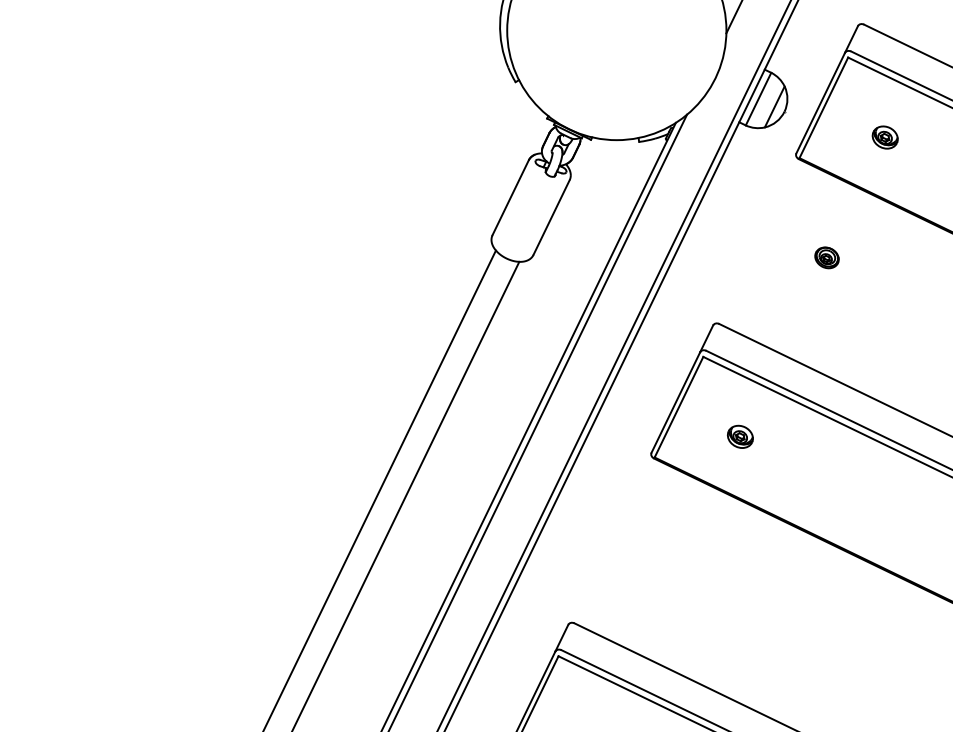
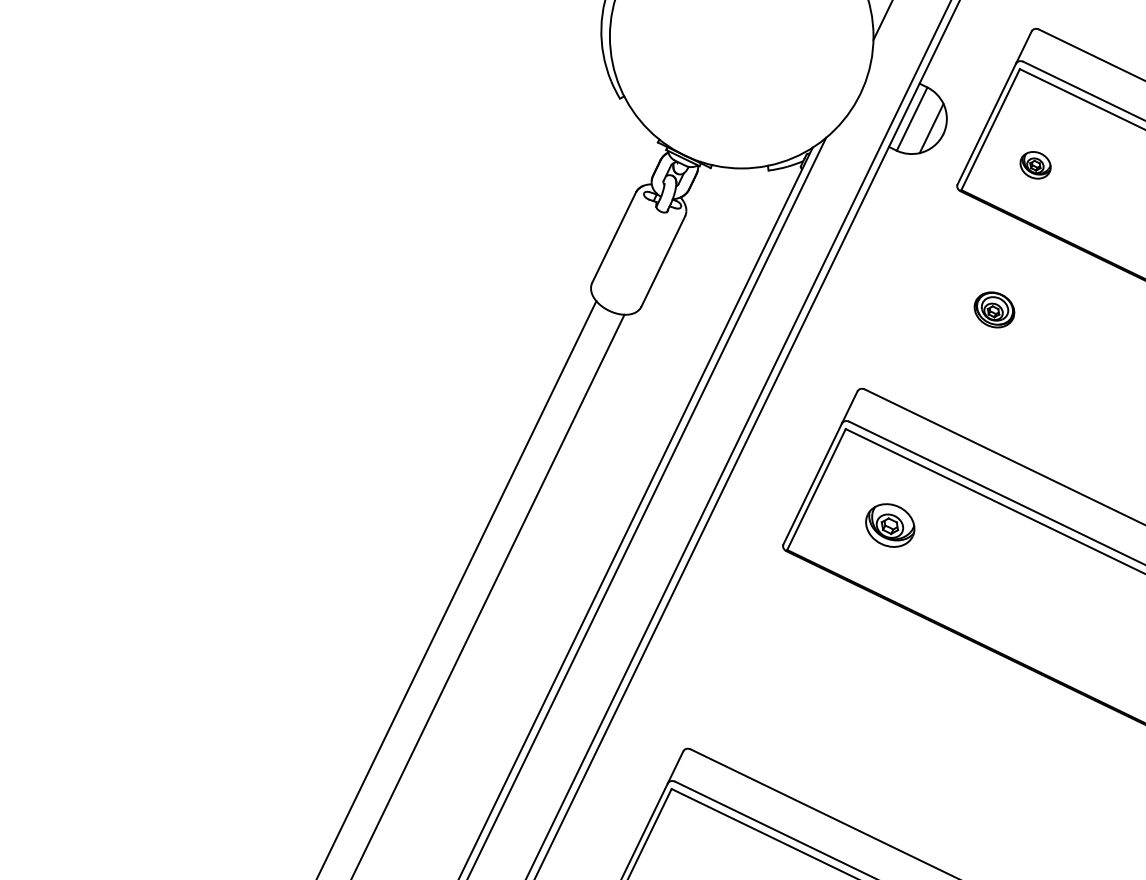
part: (884, 137) -> (1034, 165), moved
part: (826, 257) -> (993, 309), size x1.4
part: (740, 436) -> (890, 524), size x1.6

